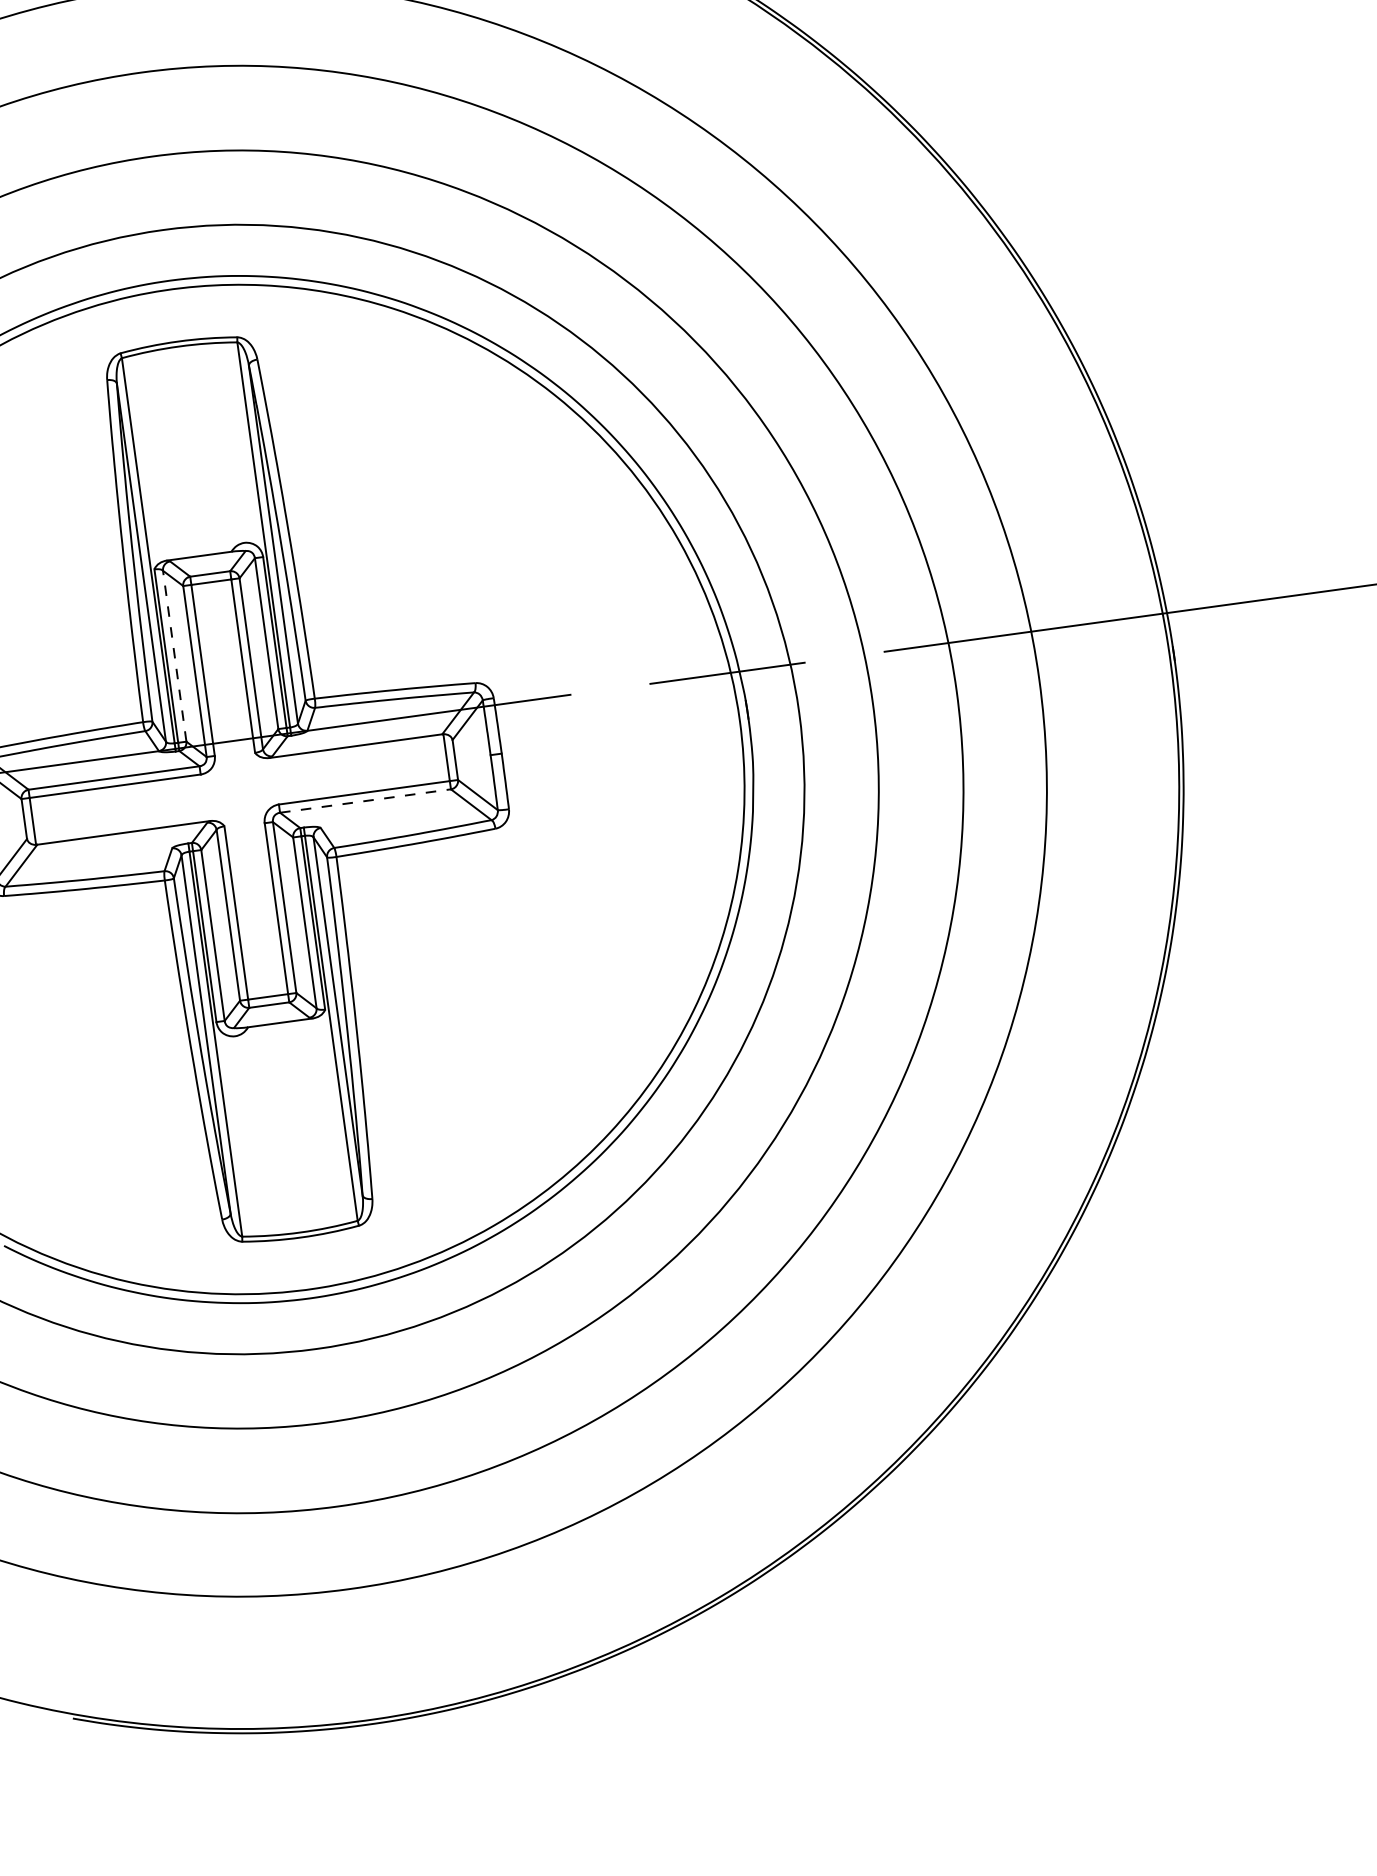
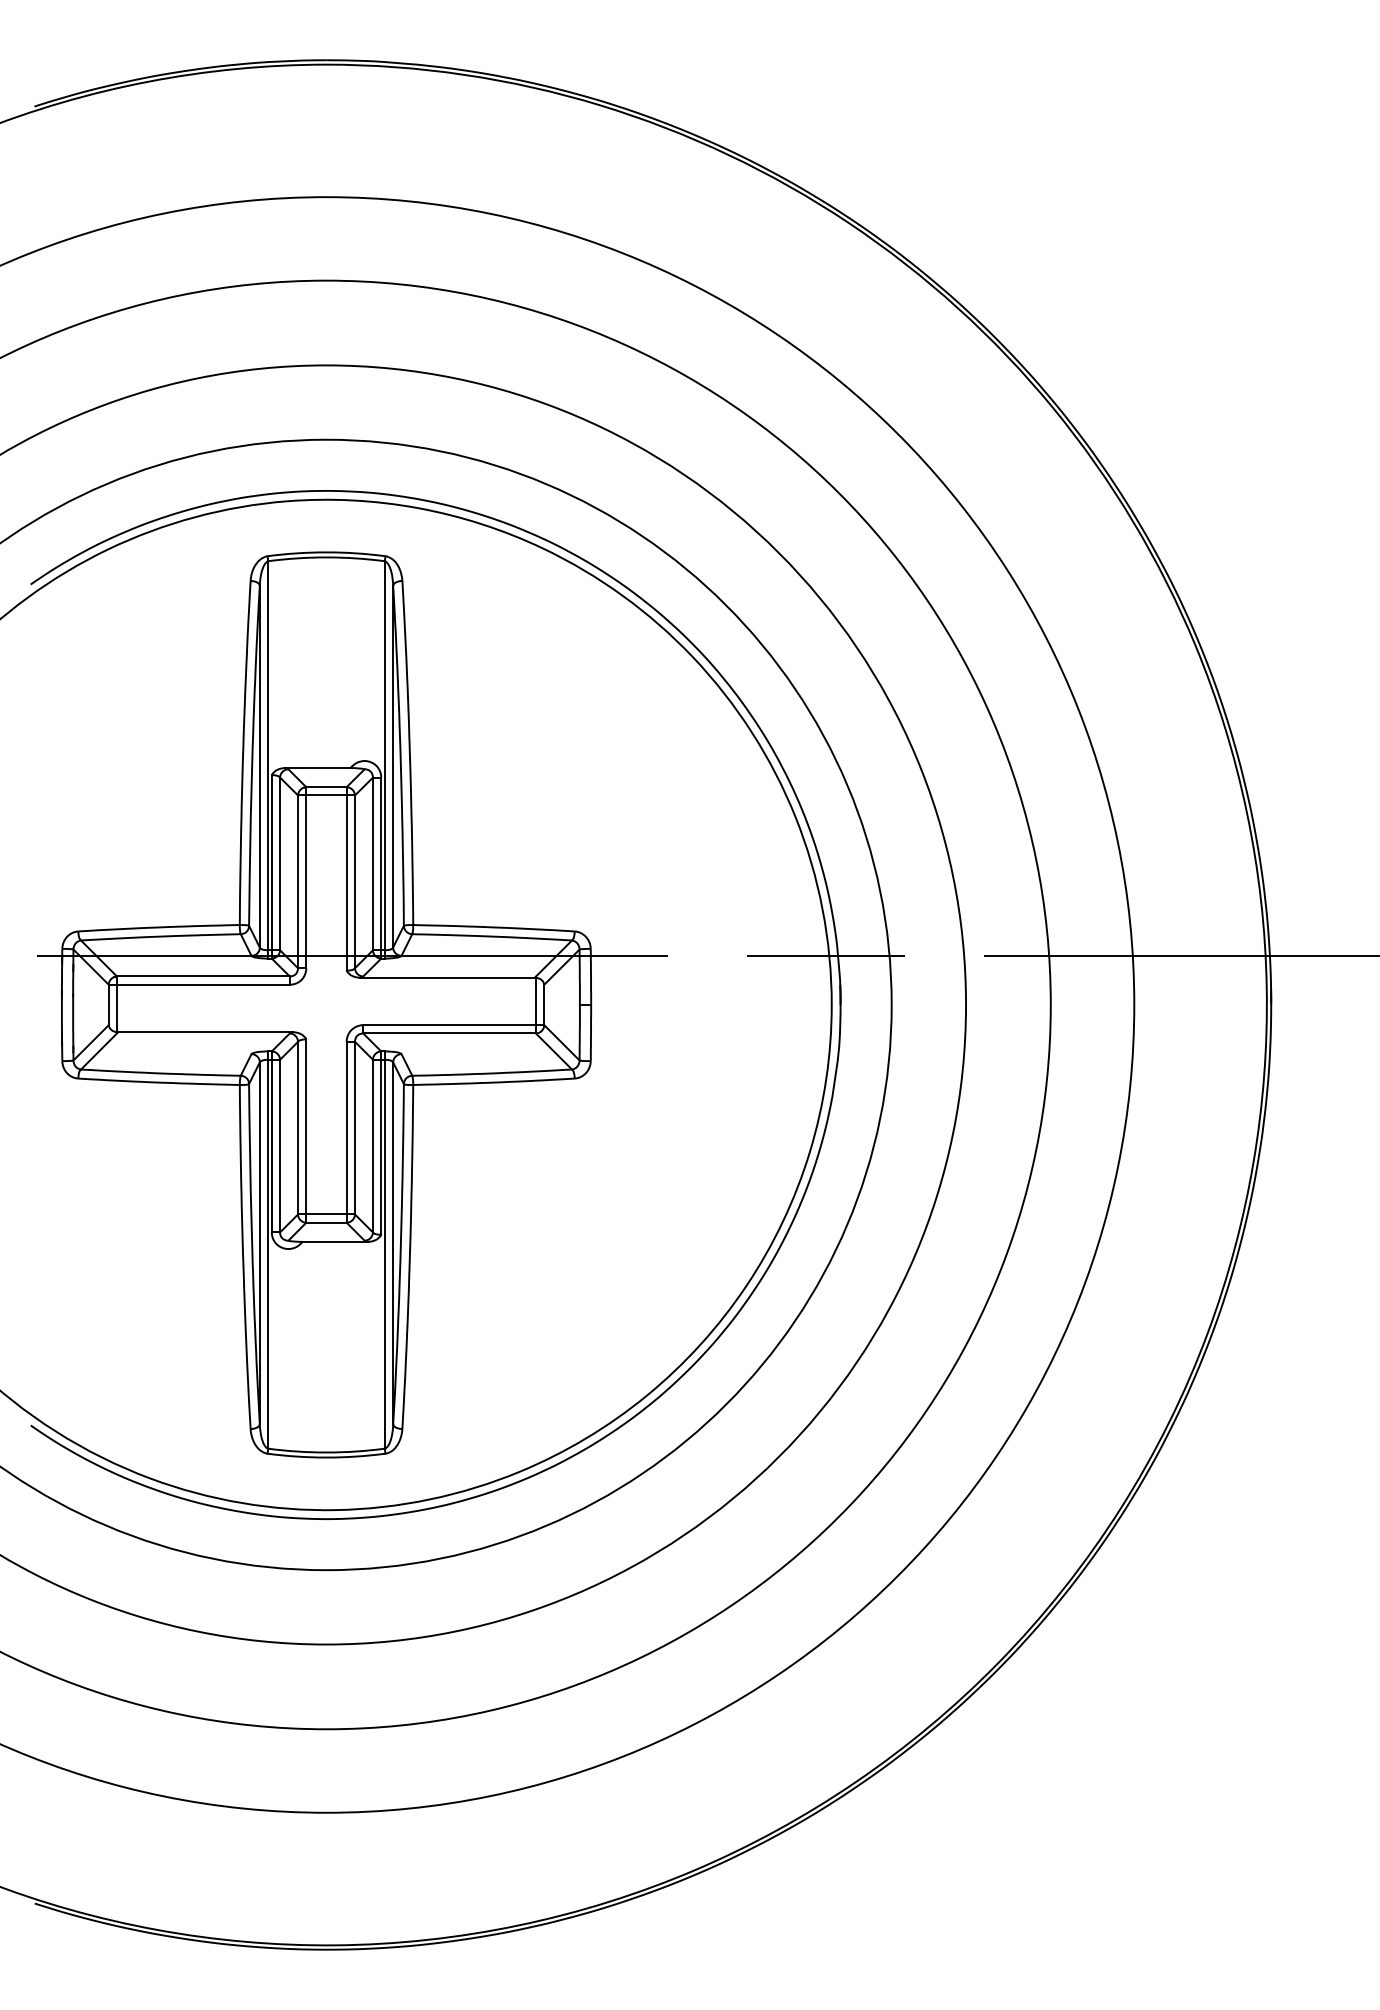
line: (175, 655) -> (280, 863), dashed -> solid
line: (366, 800) -> (450, 1033), dashed -> solid

